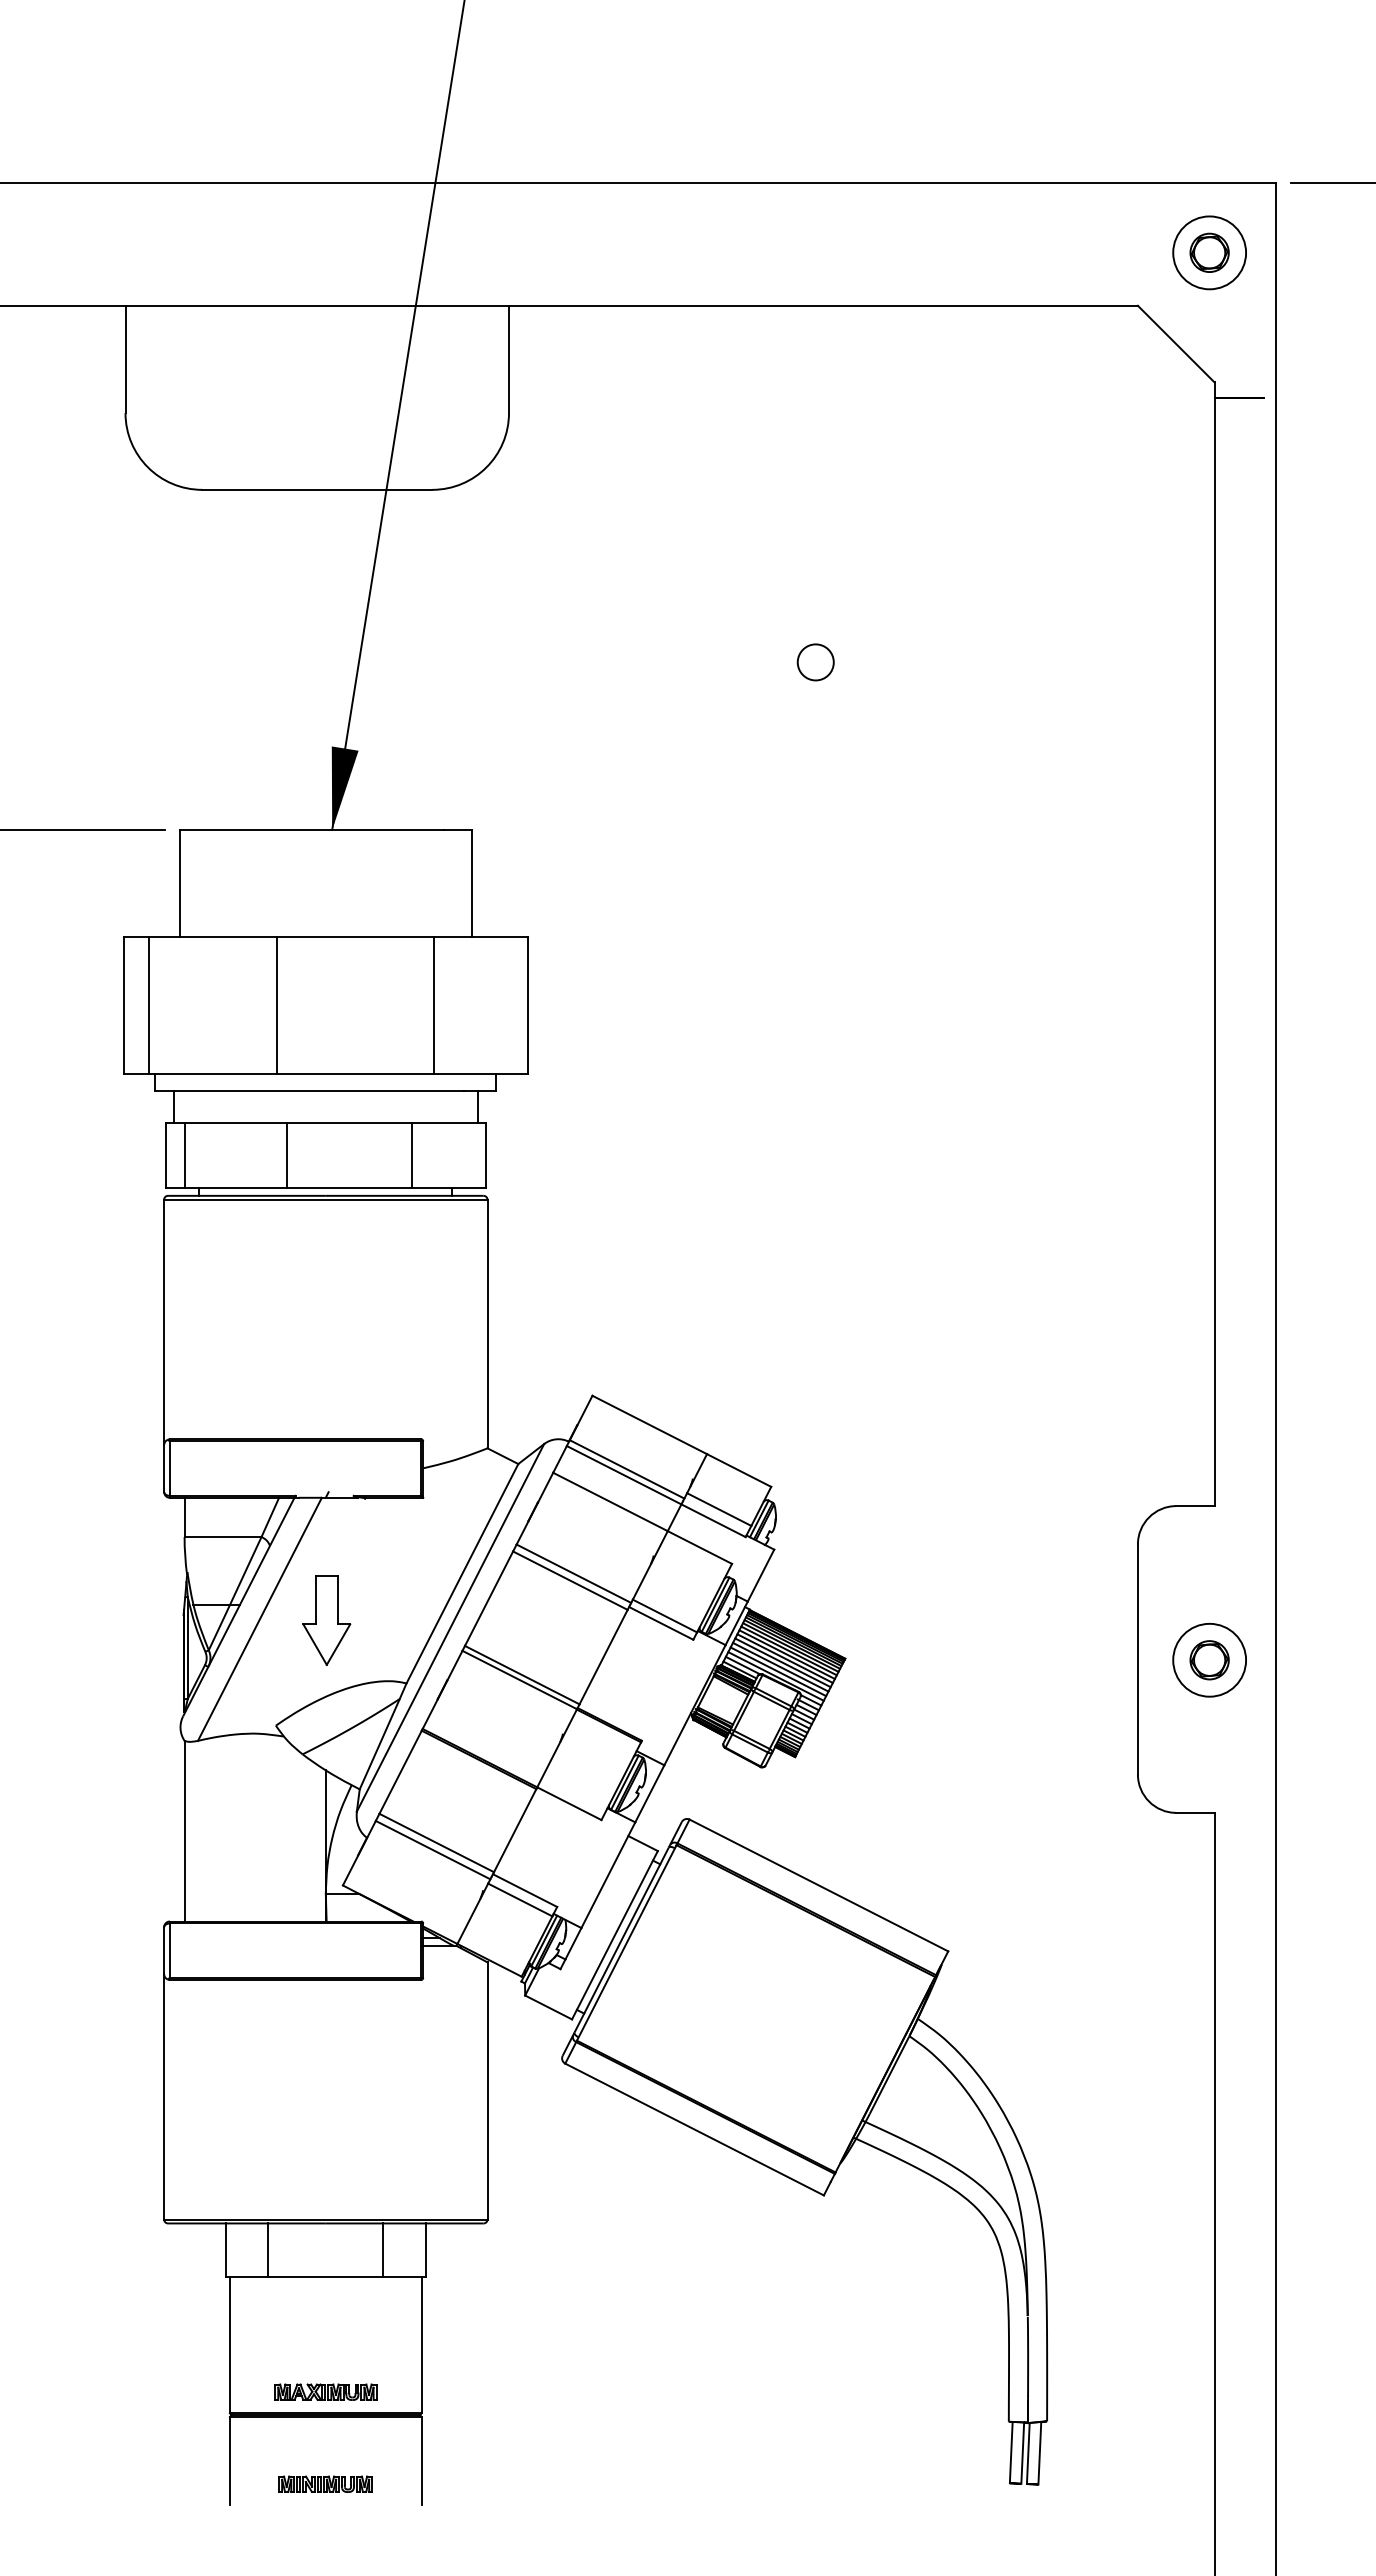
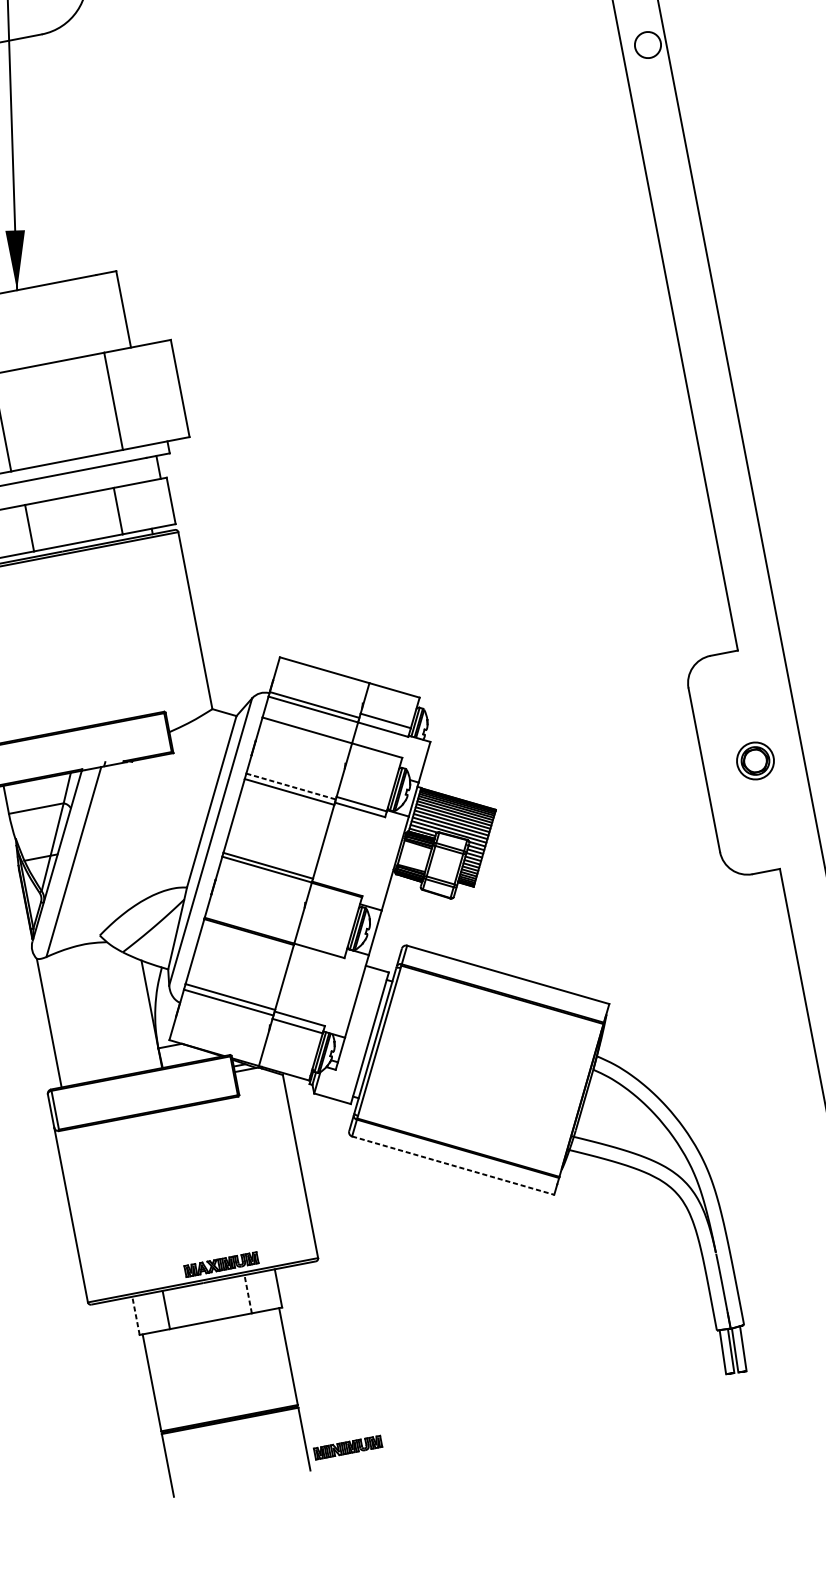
circle: (815, 662) -> (647, 45), moved
line: (574, 1573) -> (291, 786), solid -> dashed
part: (326, 1620) -> (121, 853), removed
circle: (1209, 1659) -> (755, 760), size x0.7
line: (695, 2129) -> (453, 1165), solid -> dashed
line: (225, 2250) -> (135, 1316), solid -> dashed
line: (383, 2250) -> (248, 1294), solid -> dashed
part: (325, 2391) -> (221, 1264), moved
part: (325, 2483) -> (347, 1447), moved

